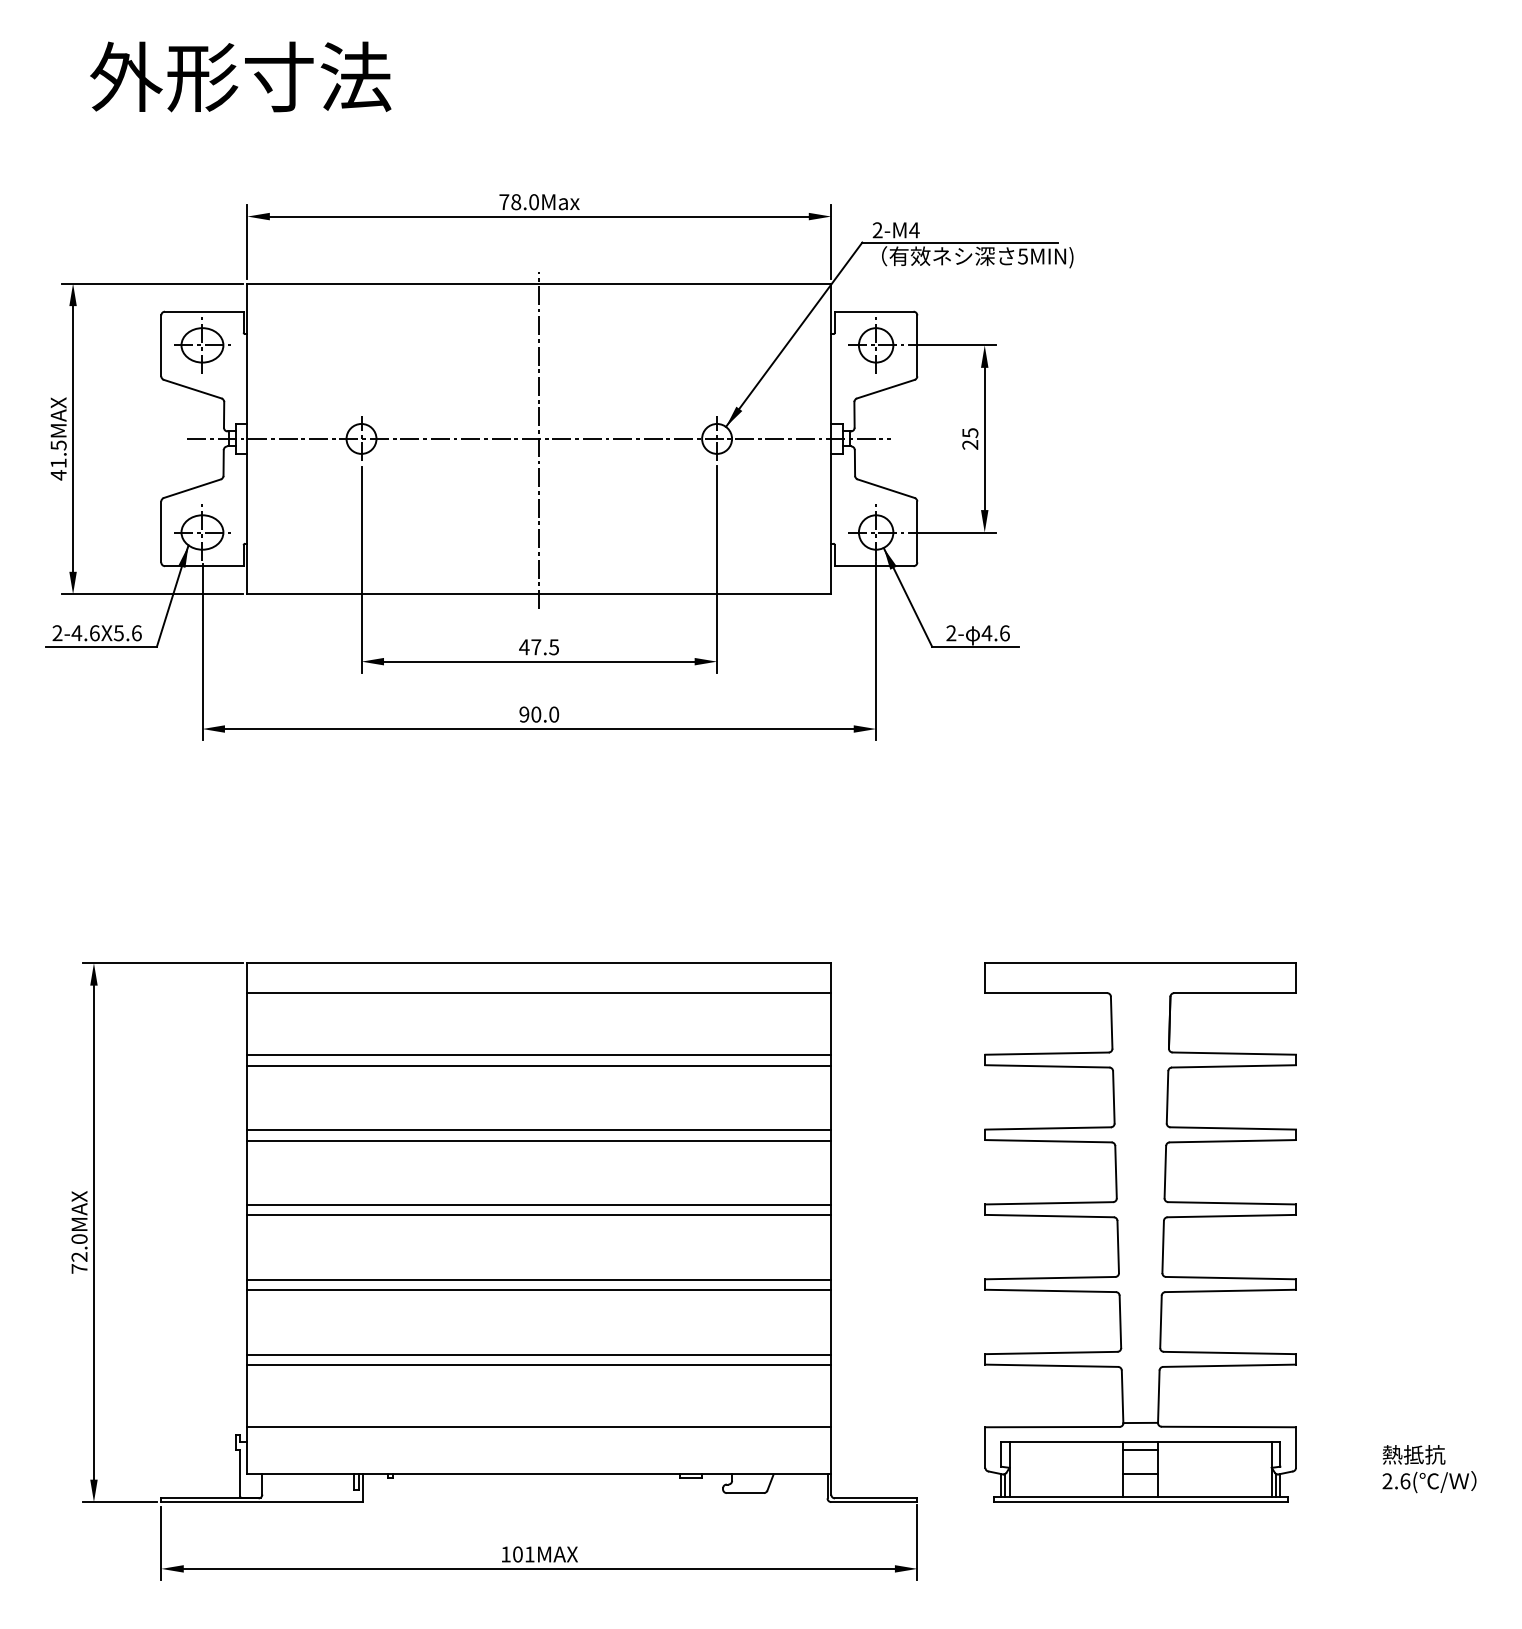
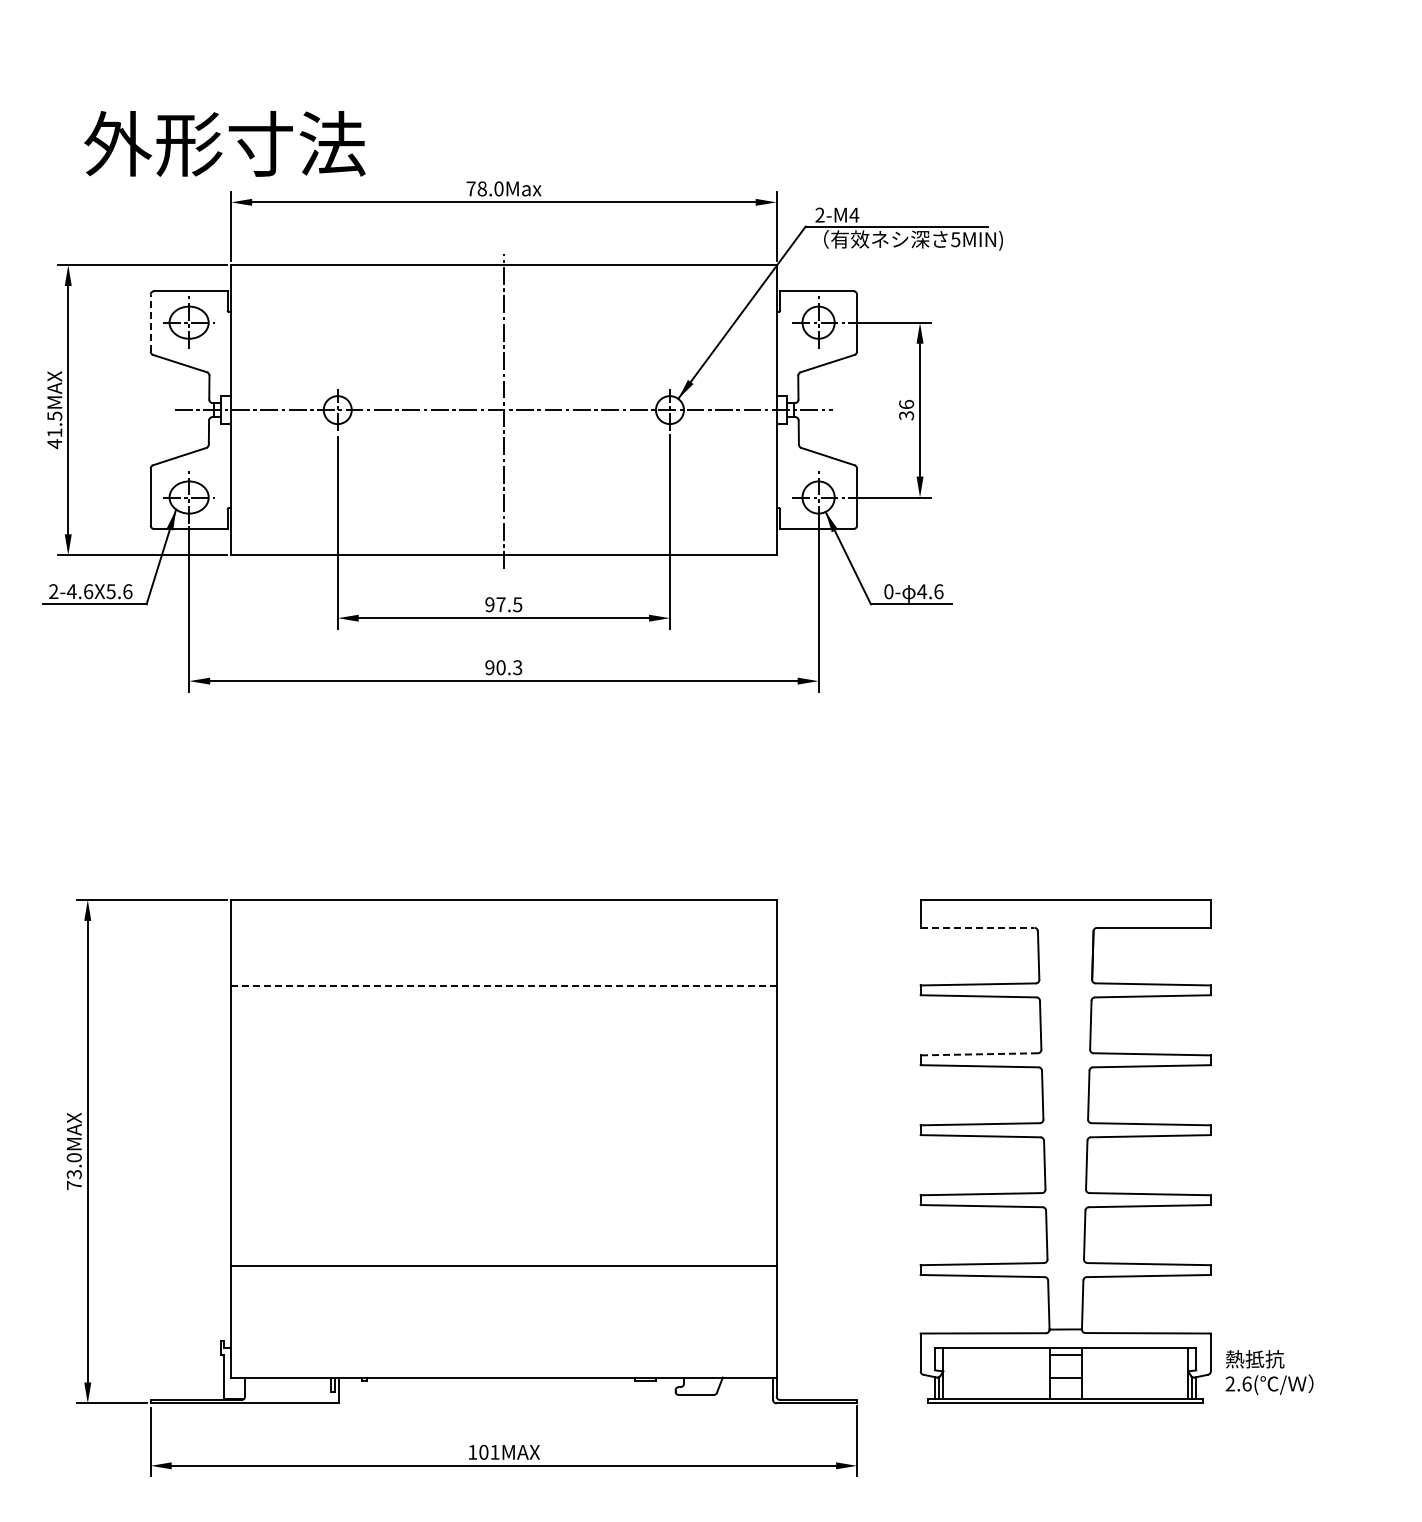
text: (240, 76) -> (224, 143), moved
line: (161, 345) -> (150, 322), solid -> dashed
text: (970, 438) -> (906, 409), 25 -> 36
text: (950, 633) -> (888, 591), 2- -> 0-
text: (523, 646) -> (489, 604), 47.5 -> 97.5
text: (553, 714) -> (517, 667), 90.0 -> 90.3
line: (538, 992) -> (503, 927), removed
line: (1046, 992) -> (977, 927), solid -> dashed
line: (538, 1054) -> (503, 985), solid -> dashed
line: (538, 1065) -> (503, 995), removed
line: (1048, 1128) -> (979, 1054), solid -> dashed
line: (538, 1129) -> (503, 1055), removed
line: (538, 1140) -> (503, 1065), removed
line: (538, 1204) -> (503, 1125), removed
line: (538, 1215) -> (503, 1135), removed
text: (79, 1257) -> (74, 1174), 72.0MAX -> 73.0MAX
line: (538, 1279) -> (503, 1195), removed
line: (538, 1290) -> (503, 1205), removed
line: (538, 1365) -> (503, 1275), removed
line: (538, 1427) -> (503, 1333), removed
text: (1429, 1468) -> (1269, 1372), moved

